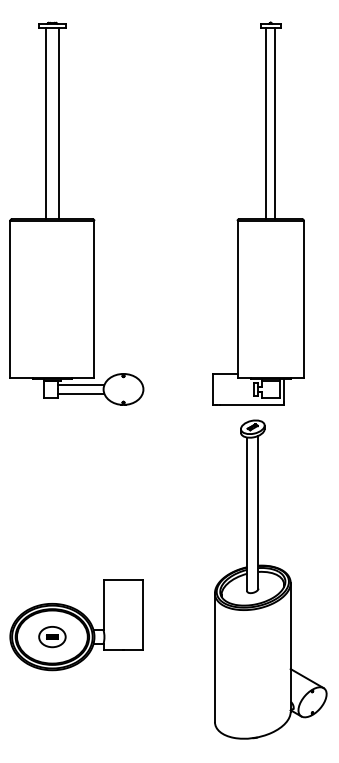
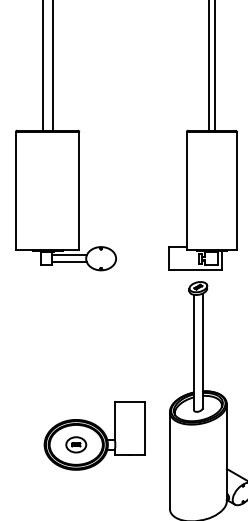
part: (76, 625) -> (94, 436), moved

